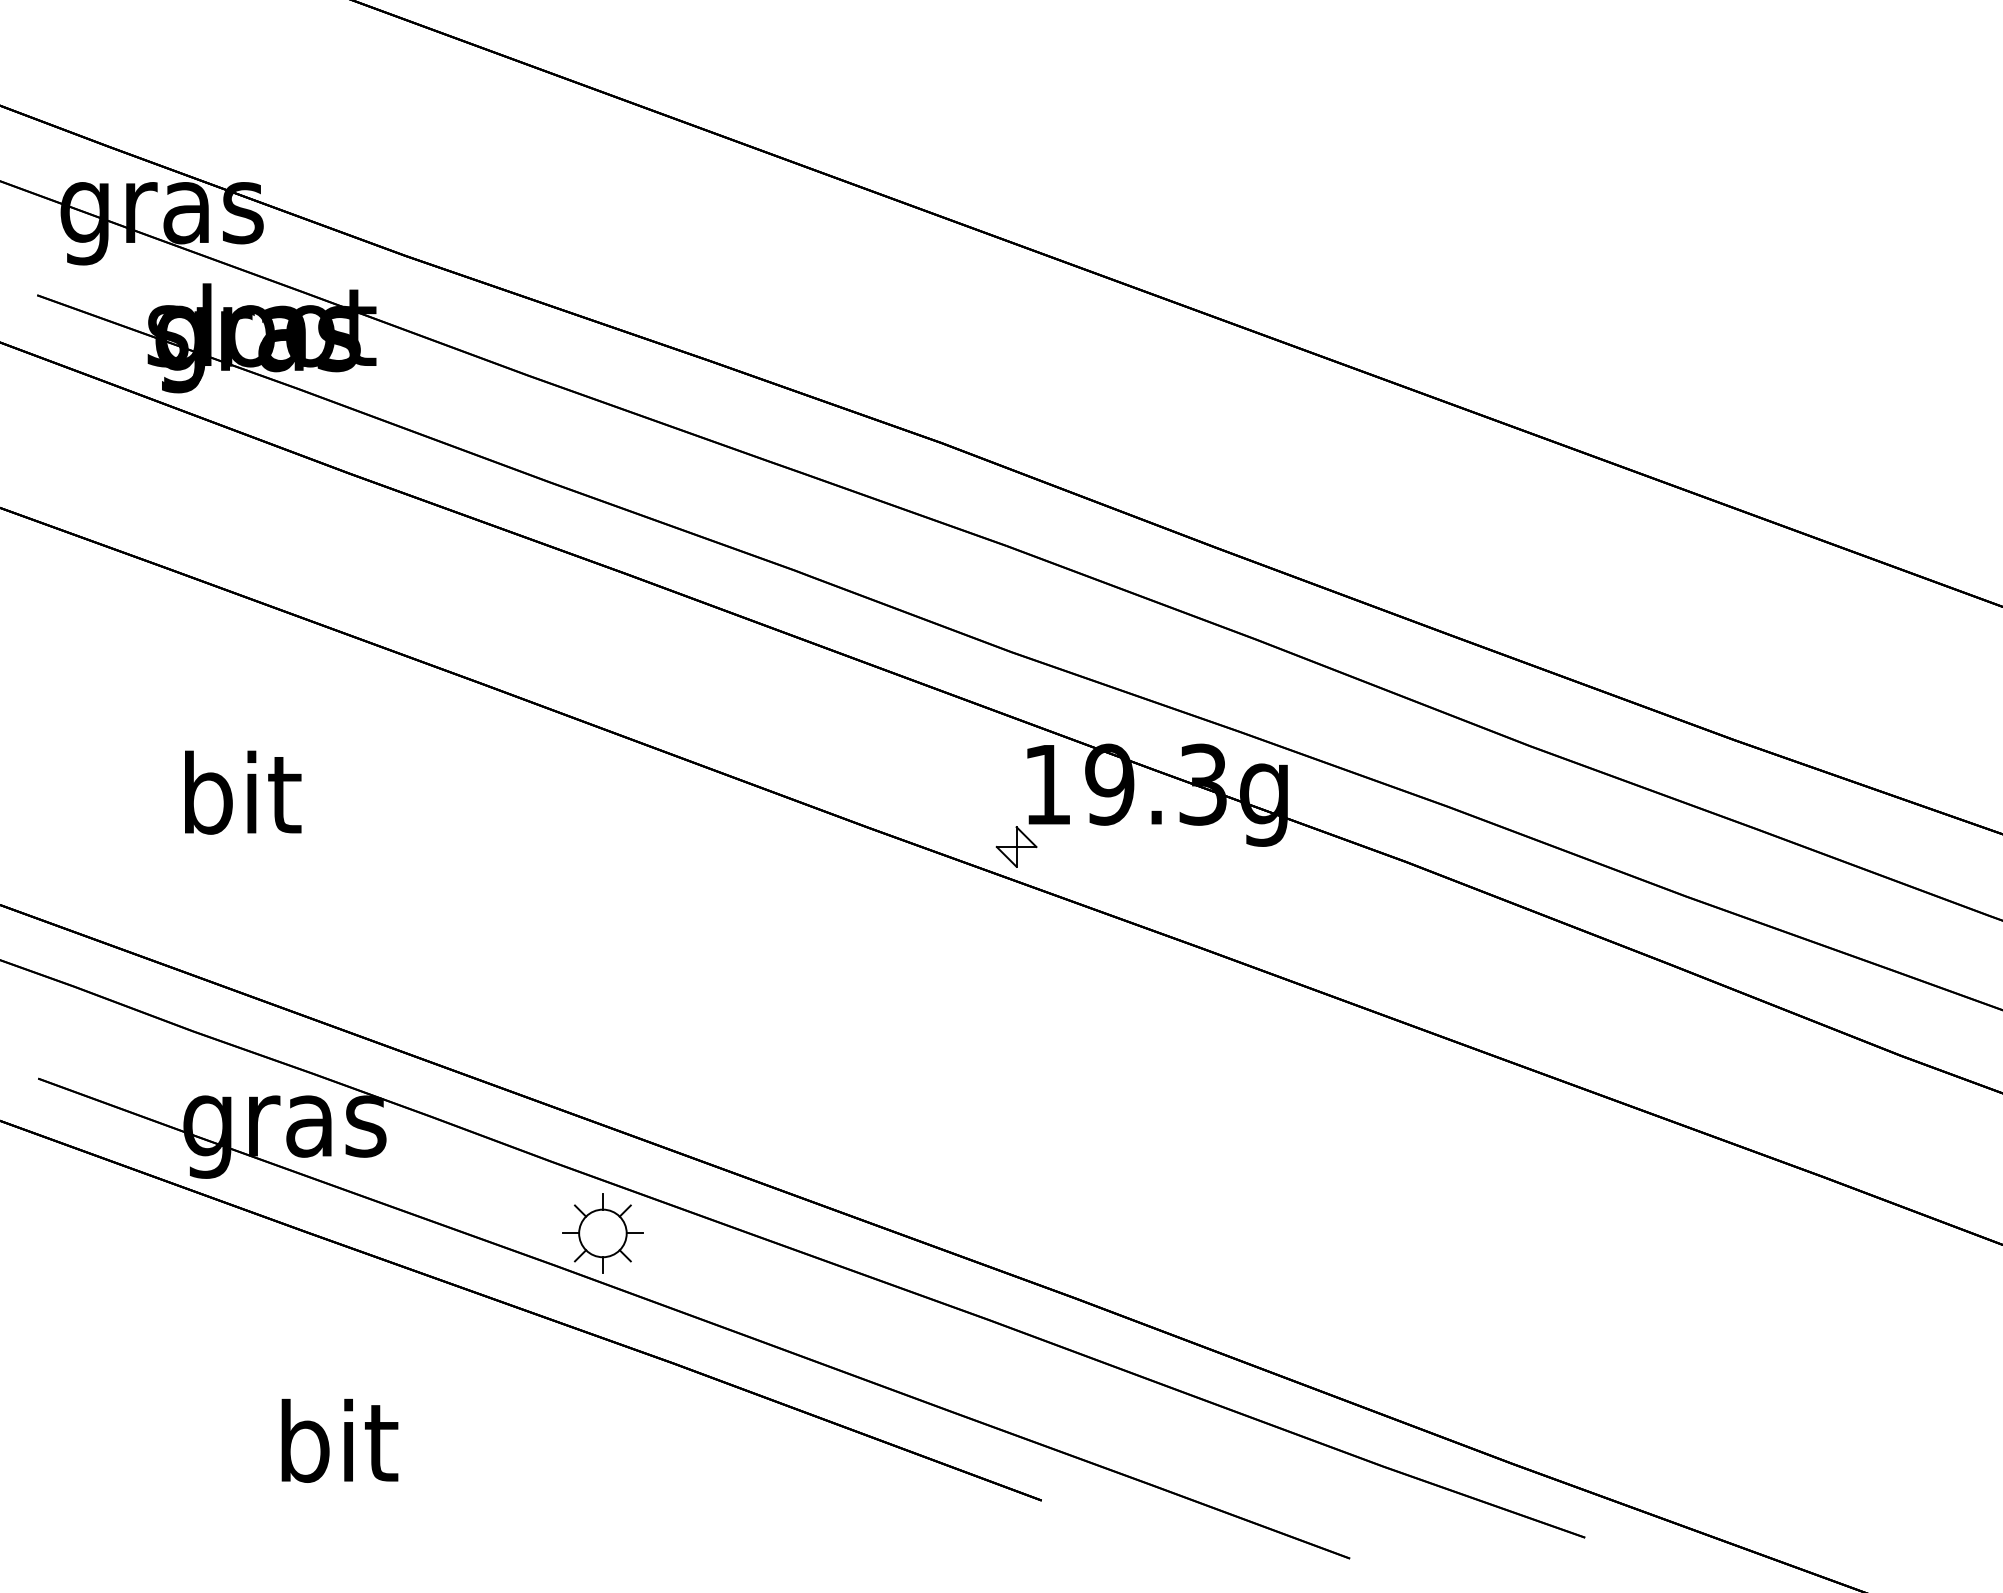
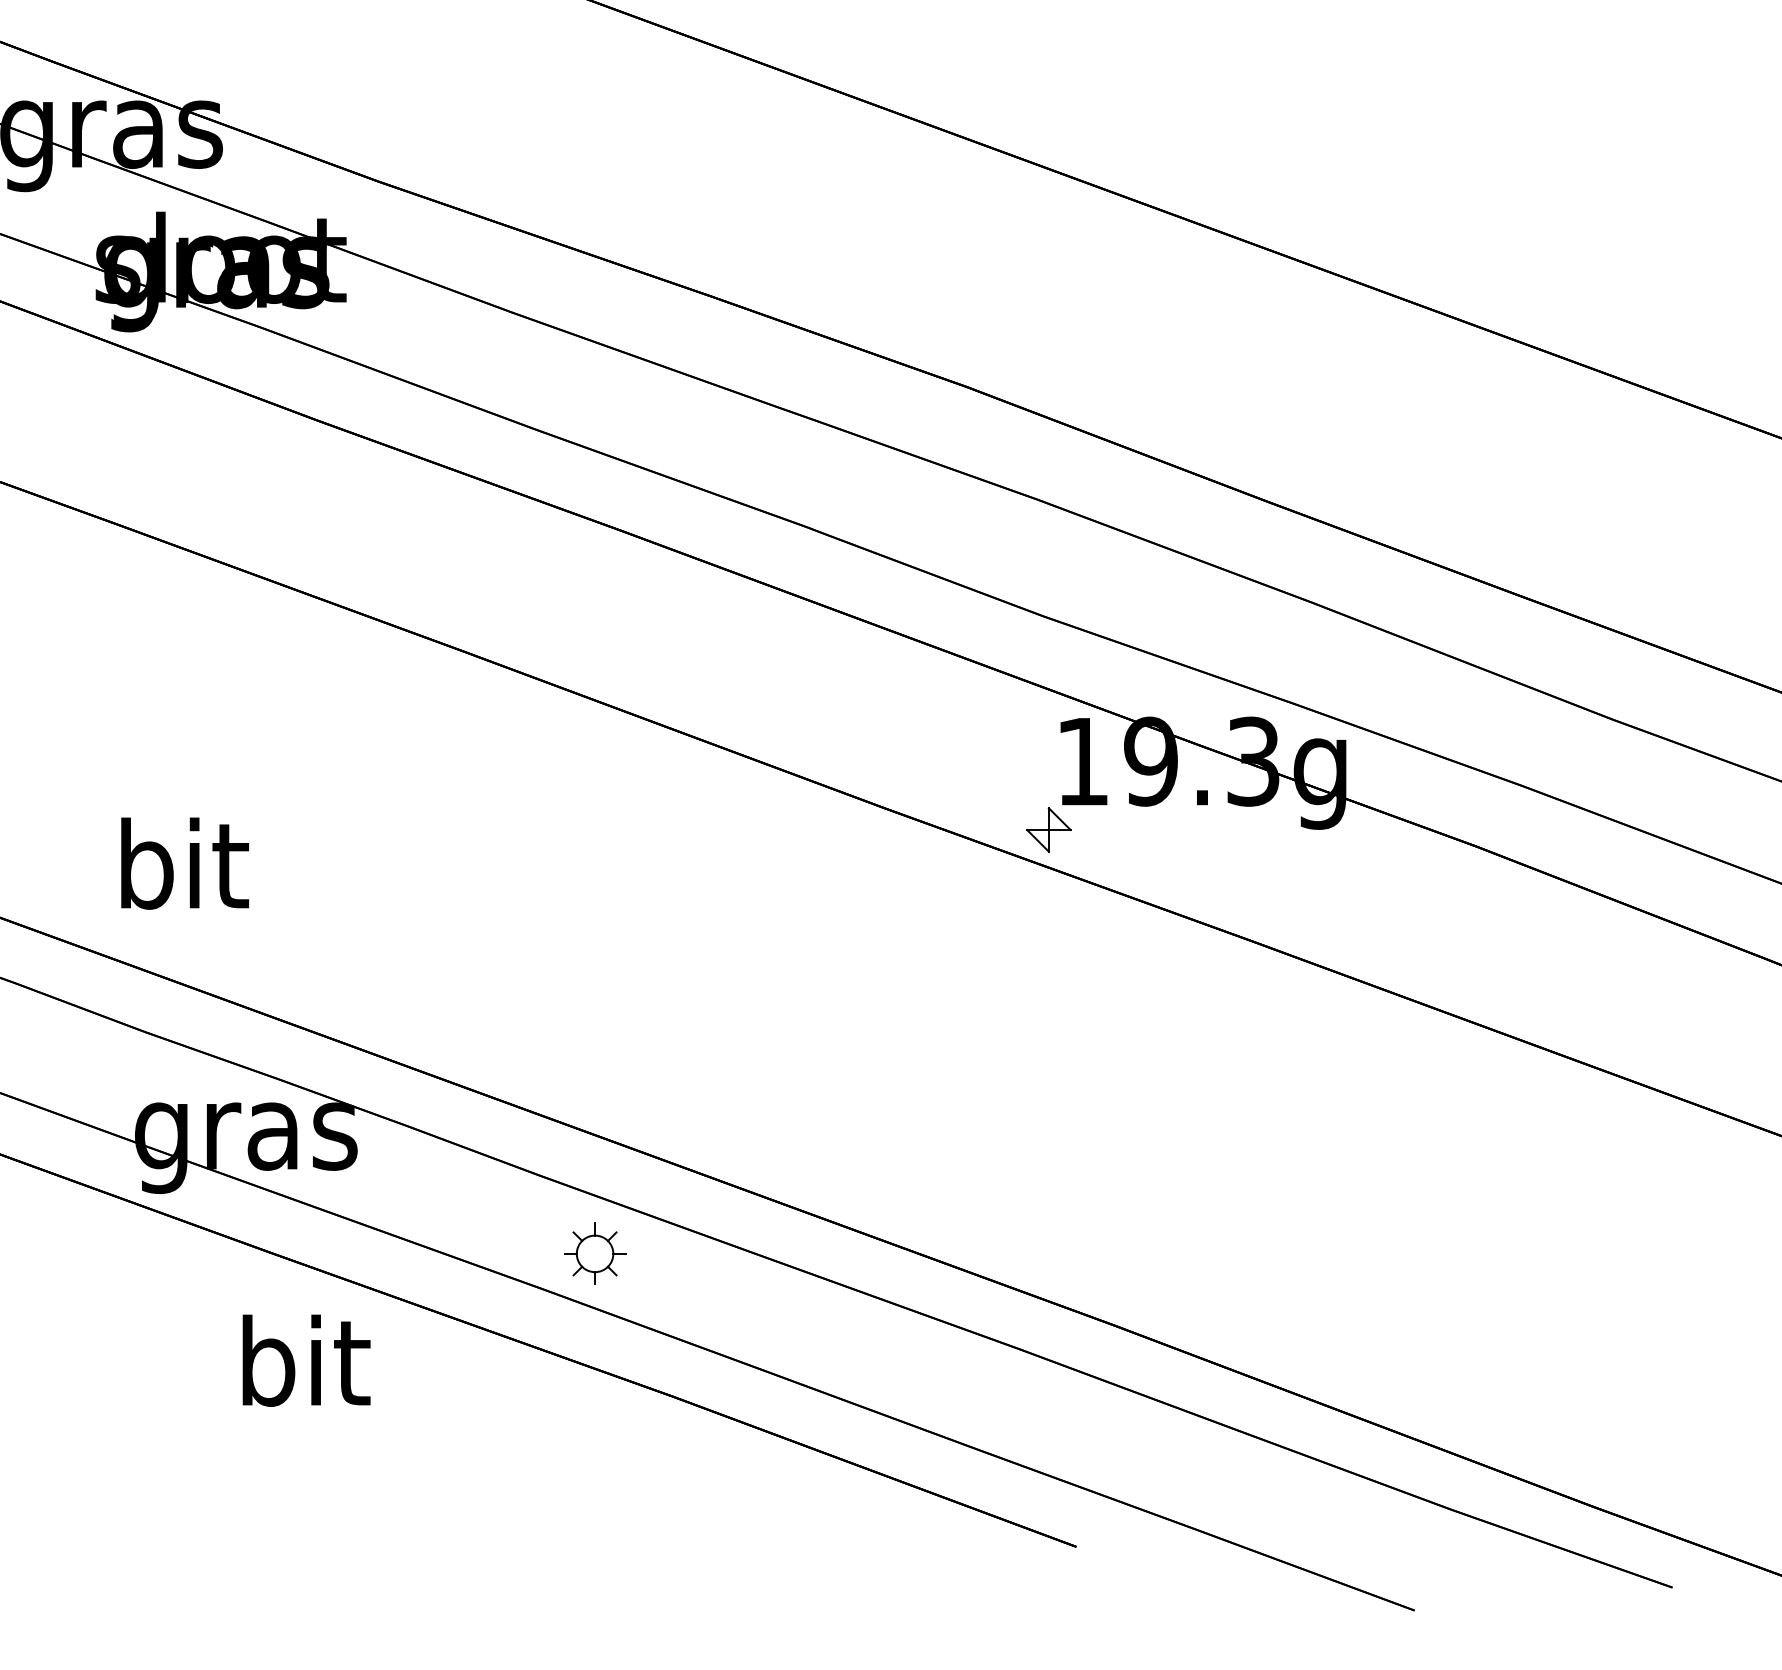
text: (243, 792) -> (185, 863), moved
part: (602, 1233) -> (594, 1253), size x0.7
text: (339, 1440) -> (306, 1360), moved

